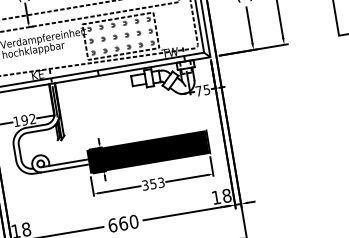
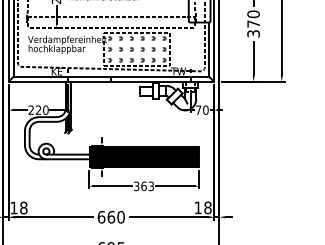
text: (206, 89) -> (205, 109), 75 -> 70
text: (24, 119) -> (38, 109), 192 -> 220
text: (152, 184) -> (143, 186), 353 -> 363

